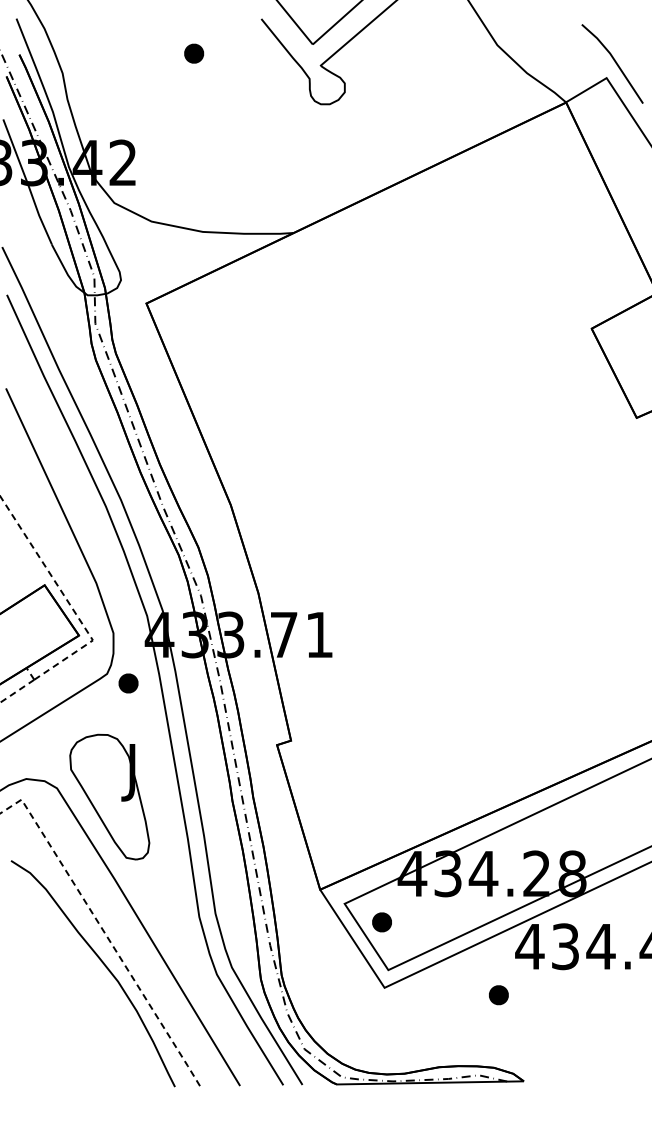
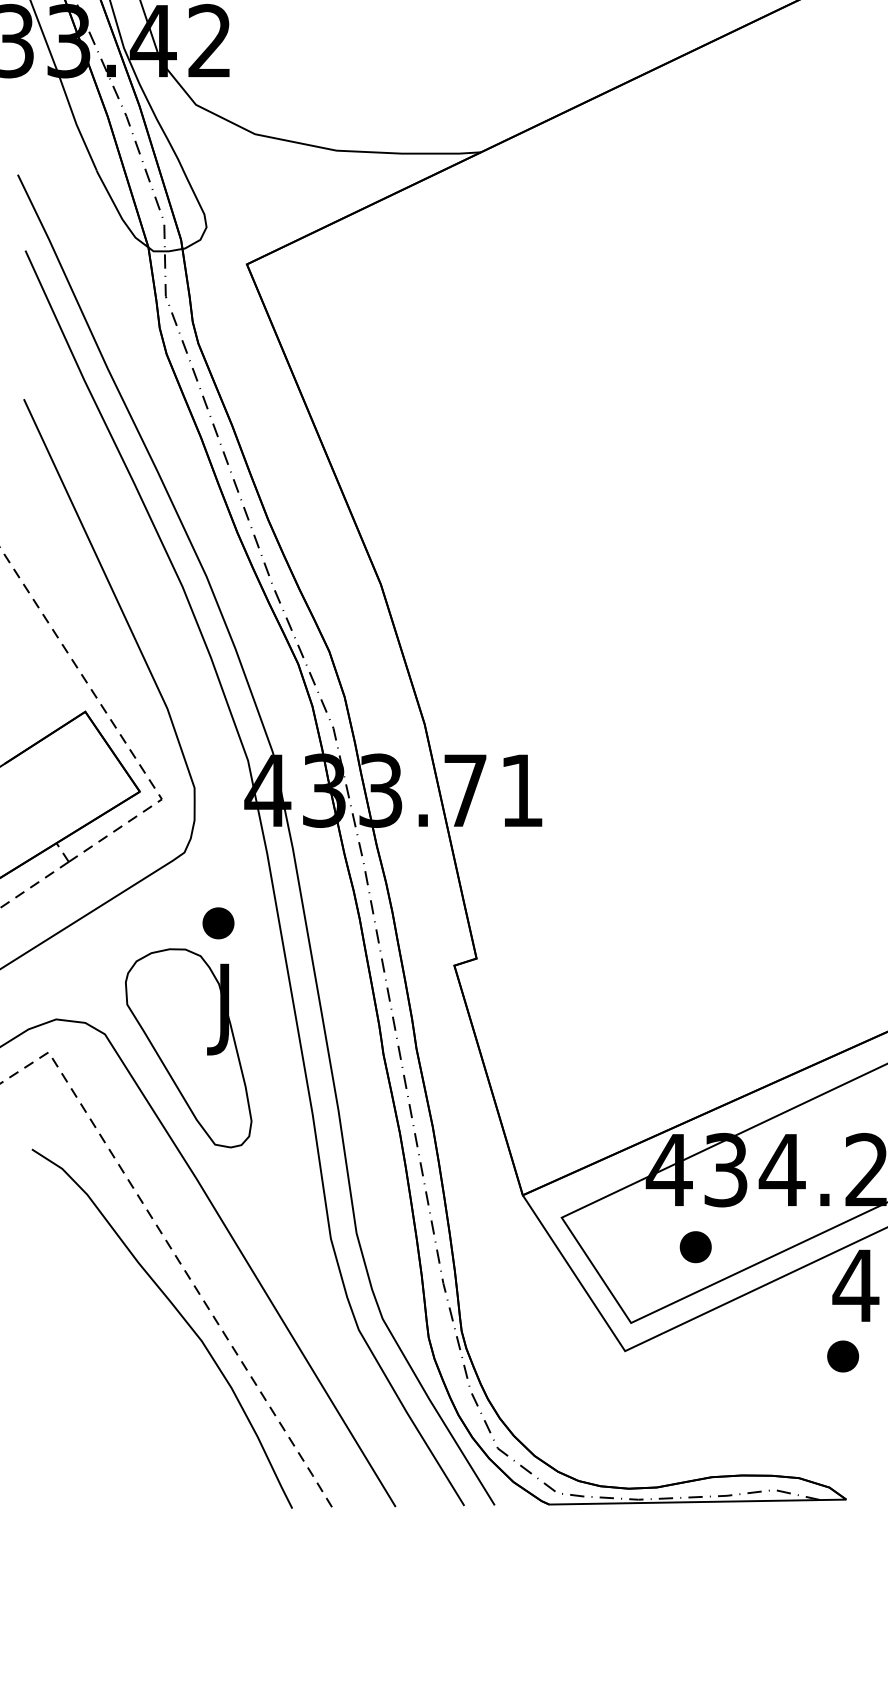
part: (128, 683) -> (218, 923), moved
part: (381, 922) -> (694, 1247), moved
part: (498, 995) -> (842, 1356), moved

